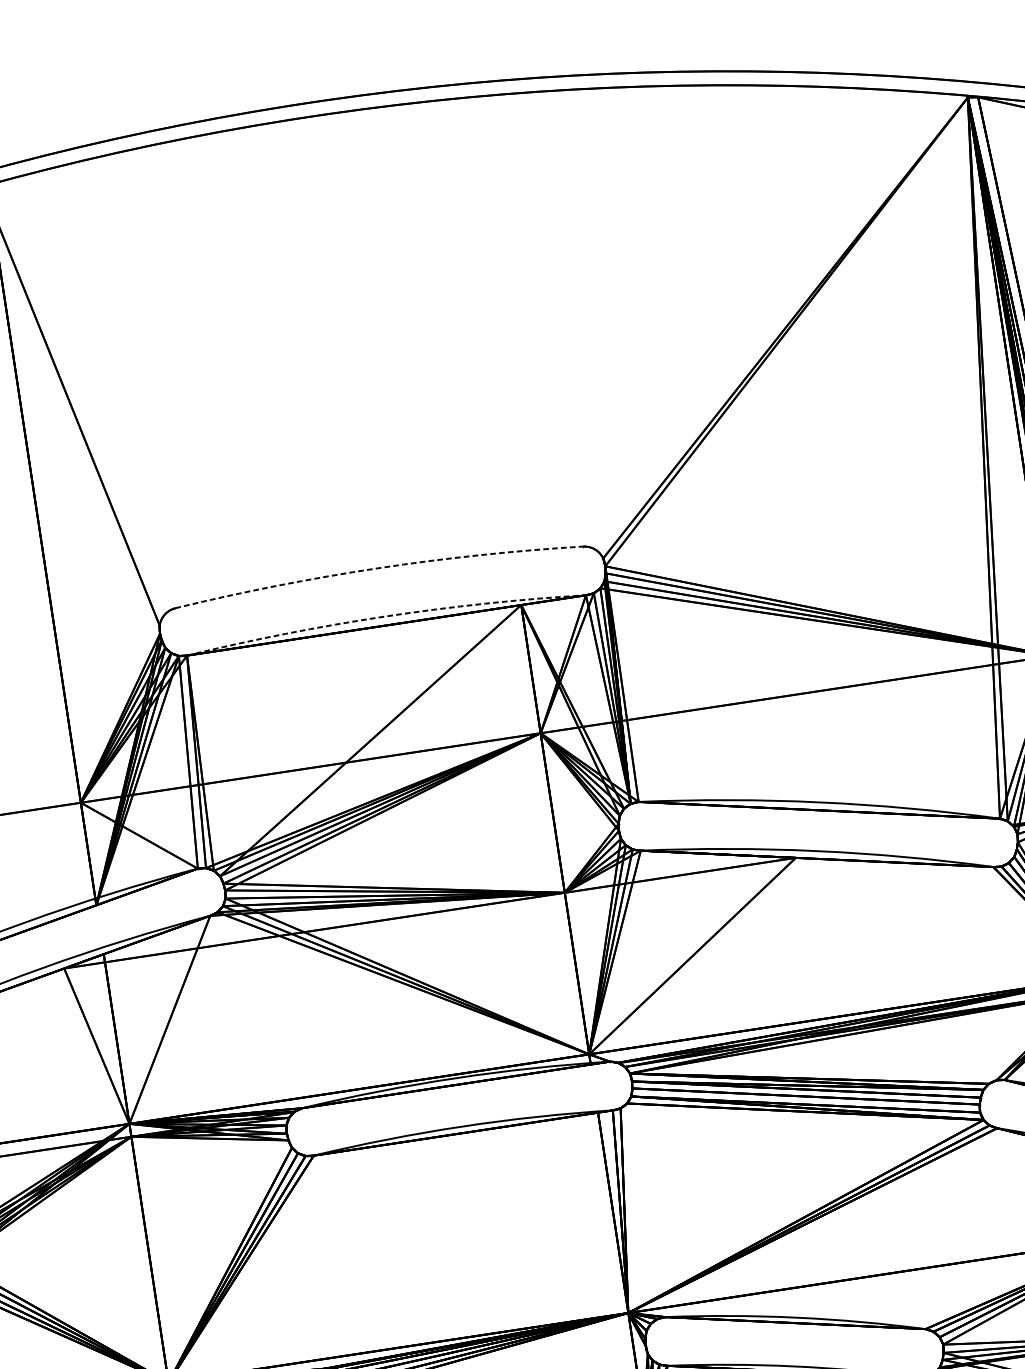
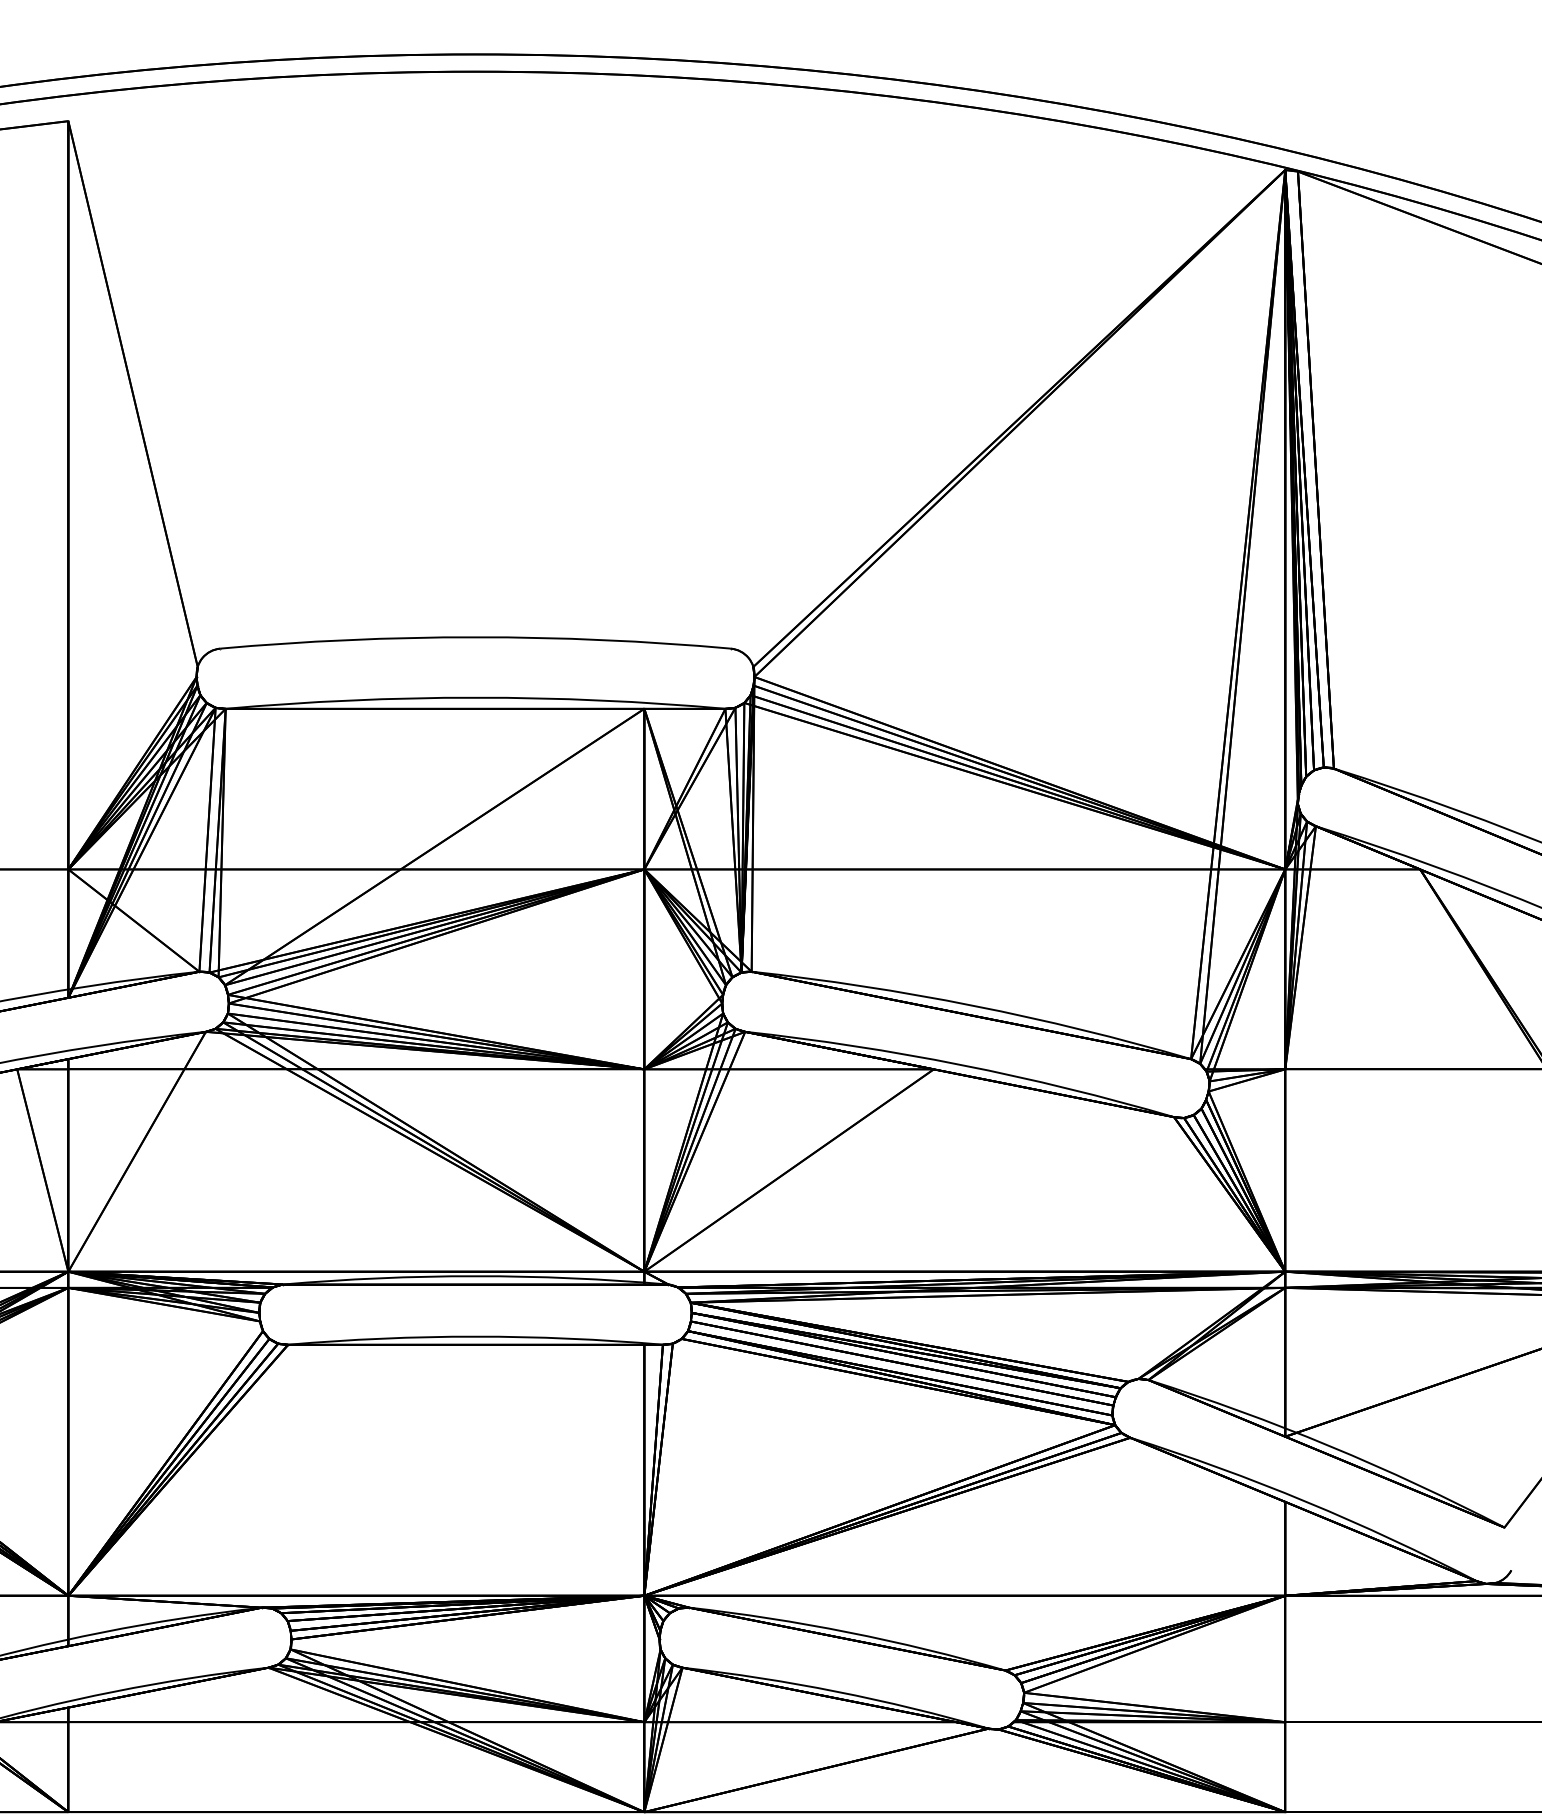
arc: (377, 568) -> (475, 637), dashed -> solid
arc: (385, 616) -> (475, 697), dashed -> solid

